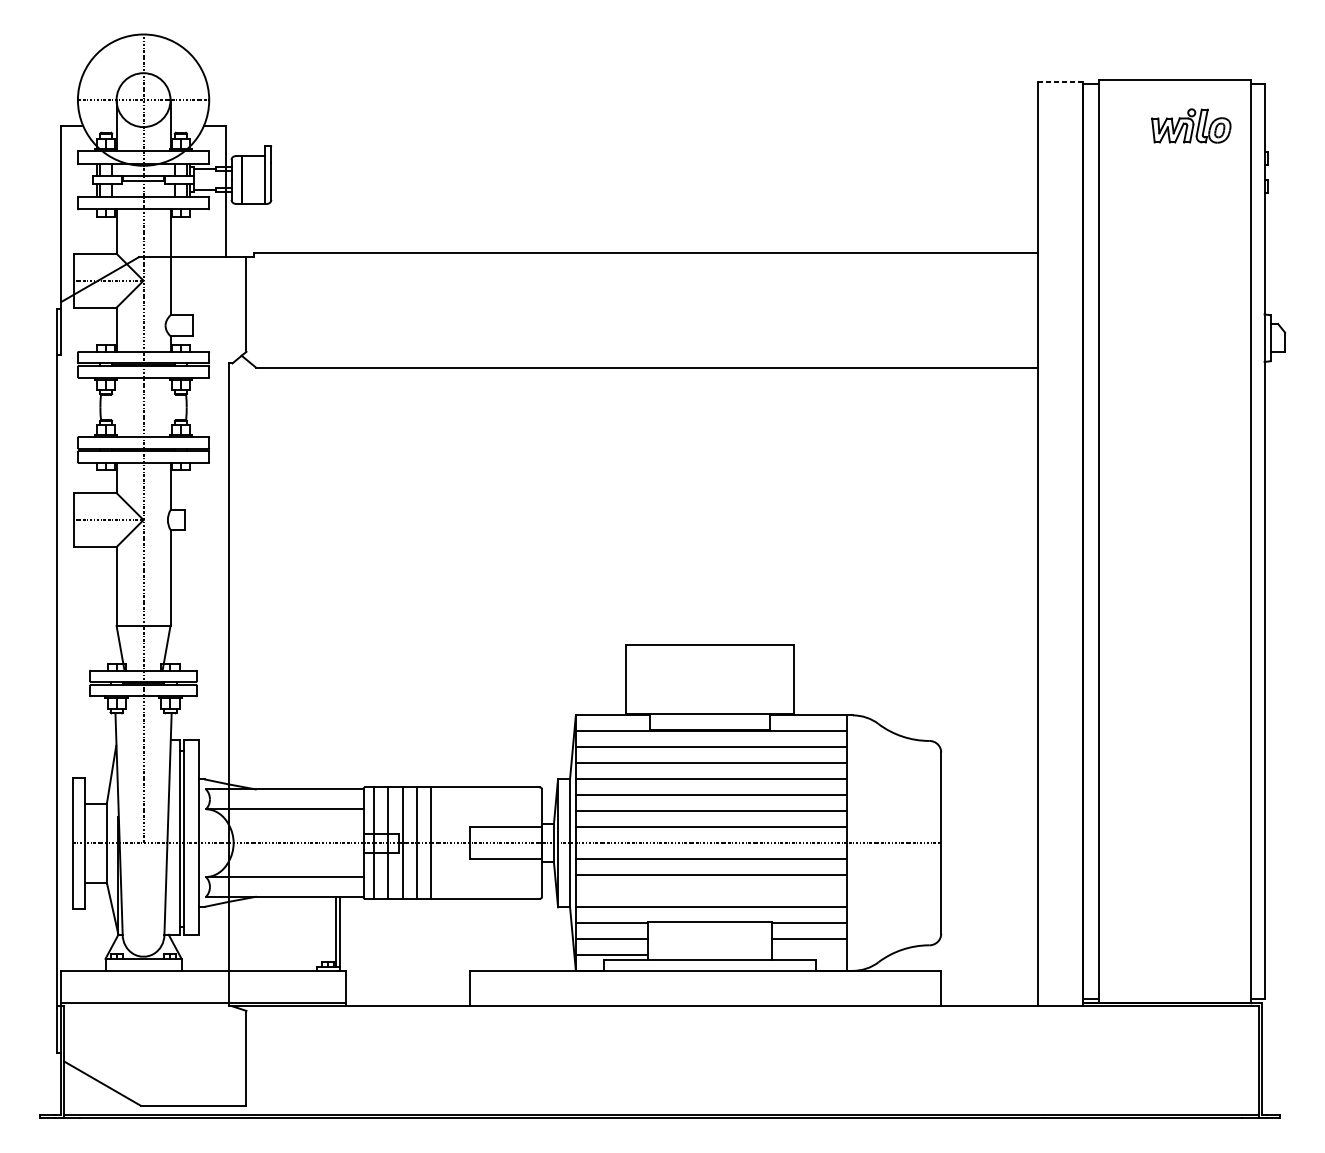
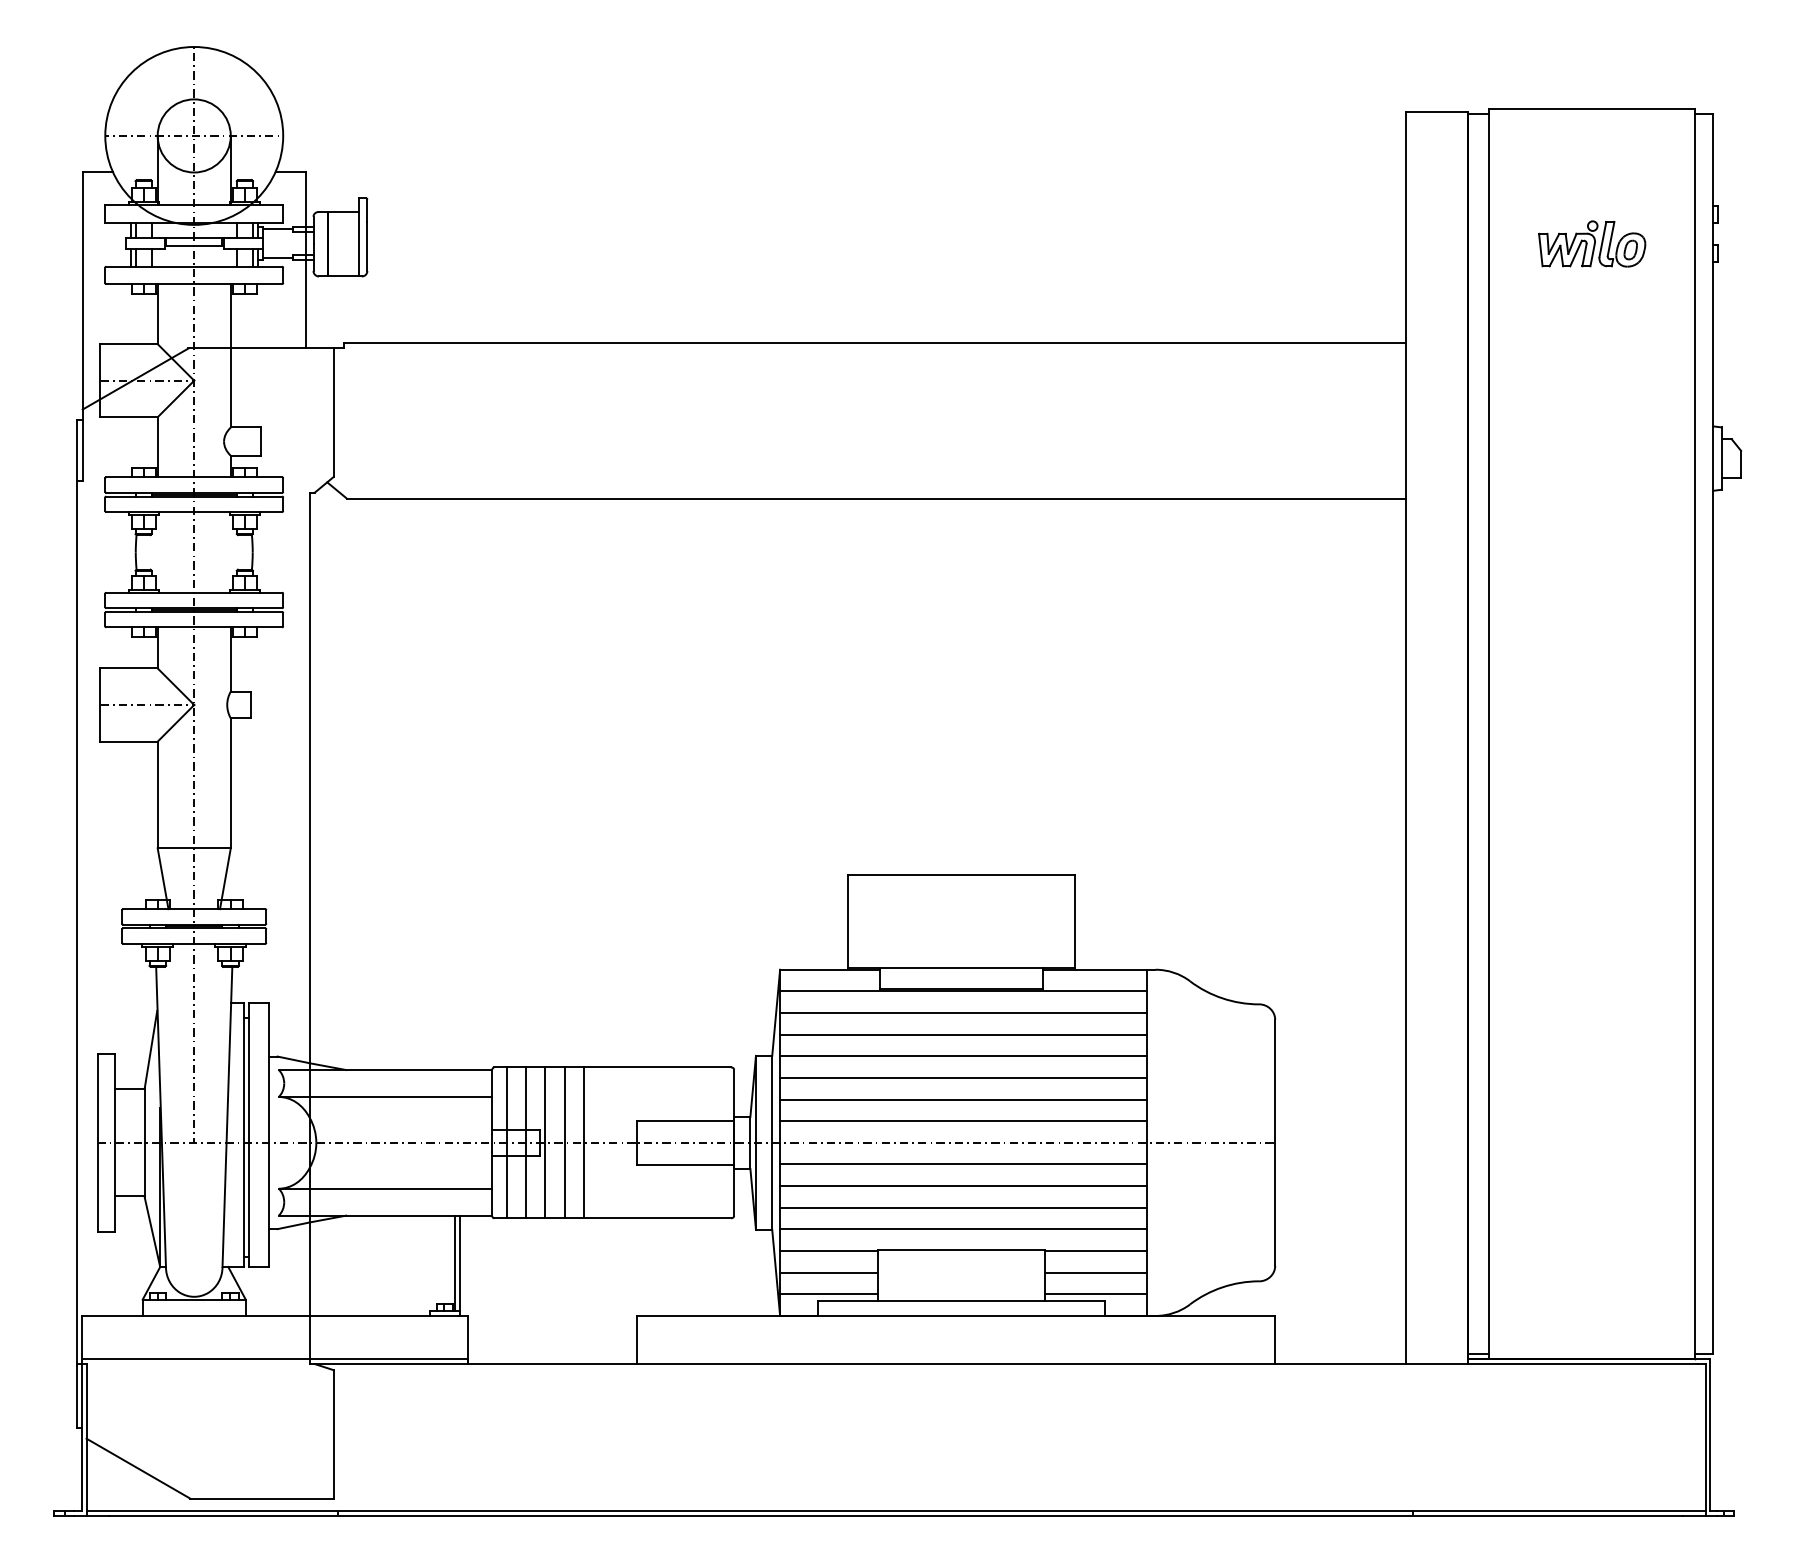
line: (1060, 82) -> (1436, 111), dashed -> solid
part: (1191, 125) -> (1592, 243), moved
line: (711, 890) -> (963, 1207), added
line: (809, 955) -> (1096, 1294), added

